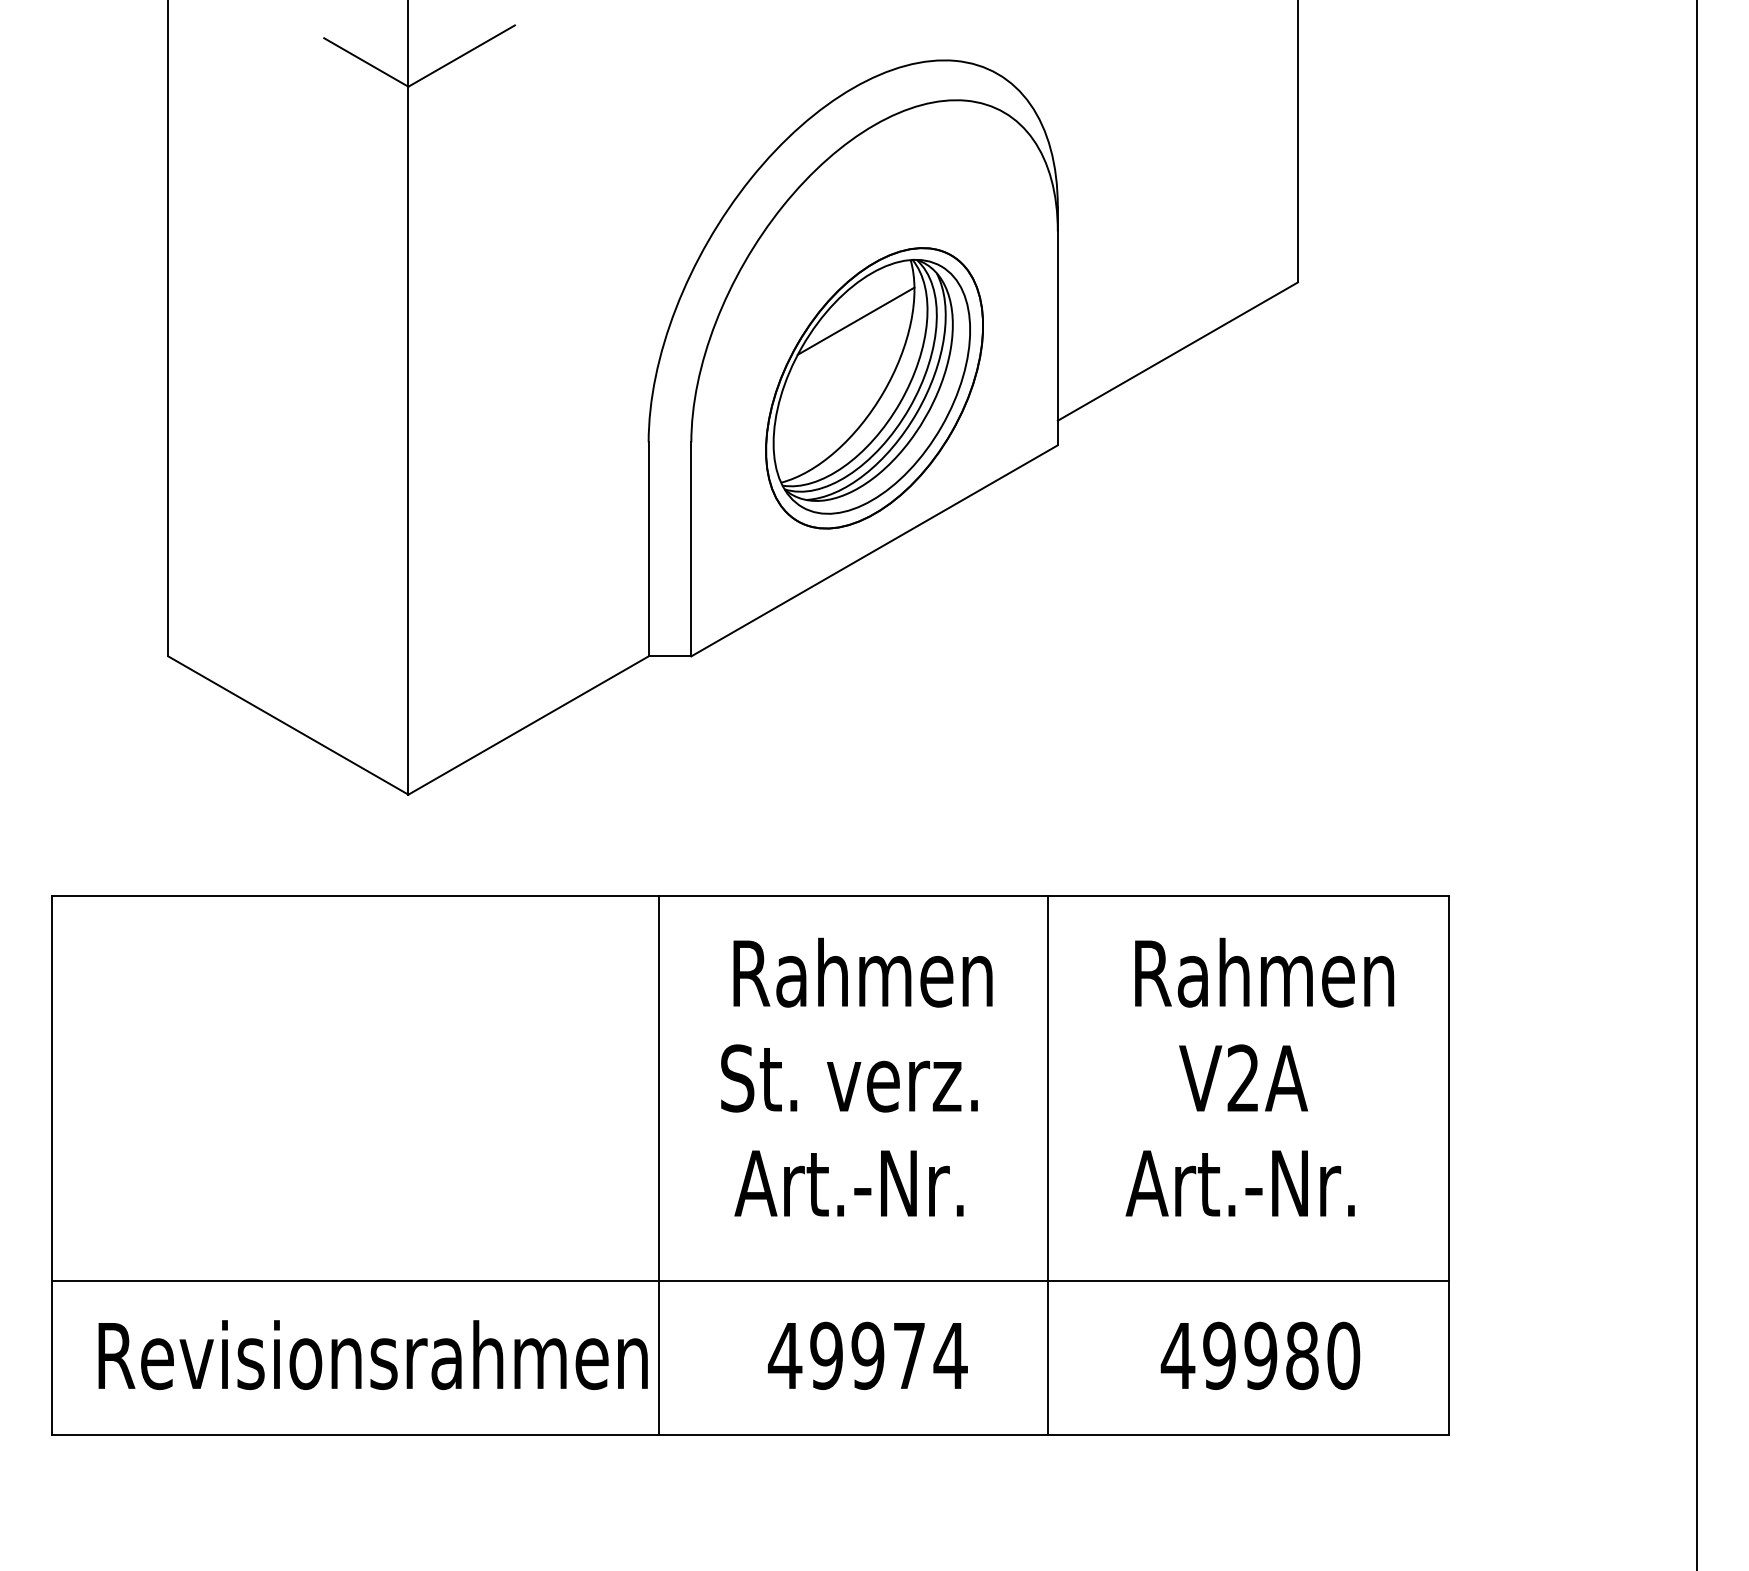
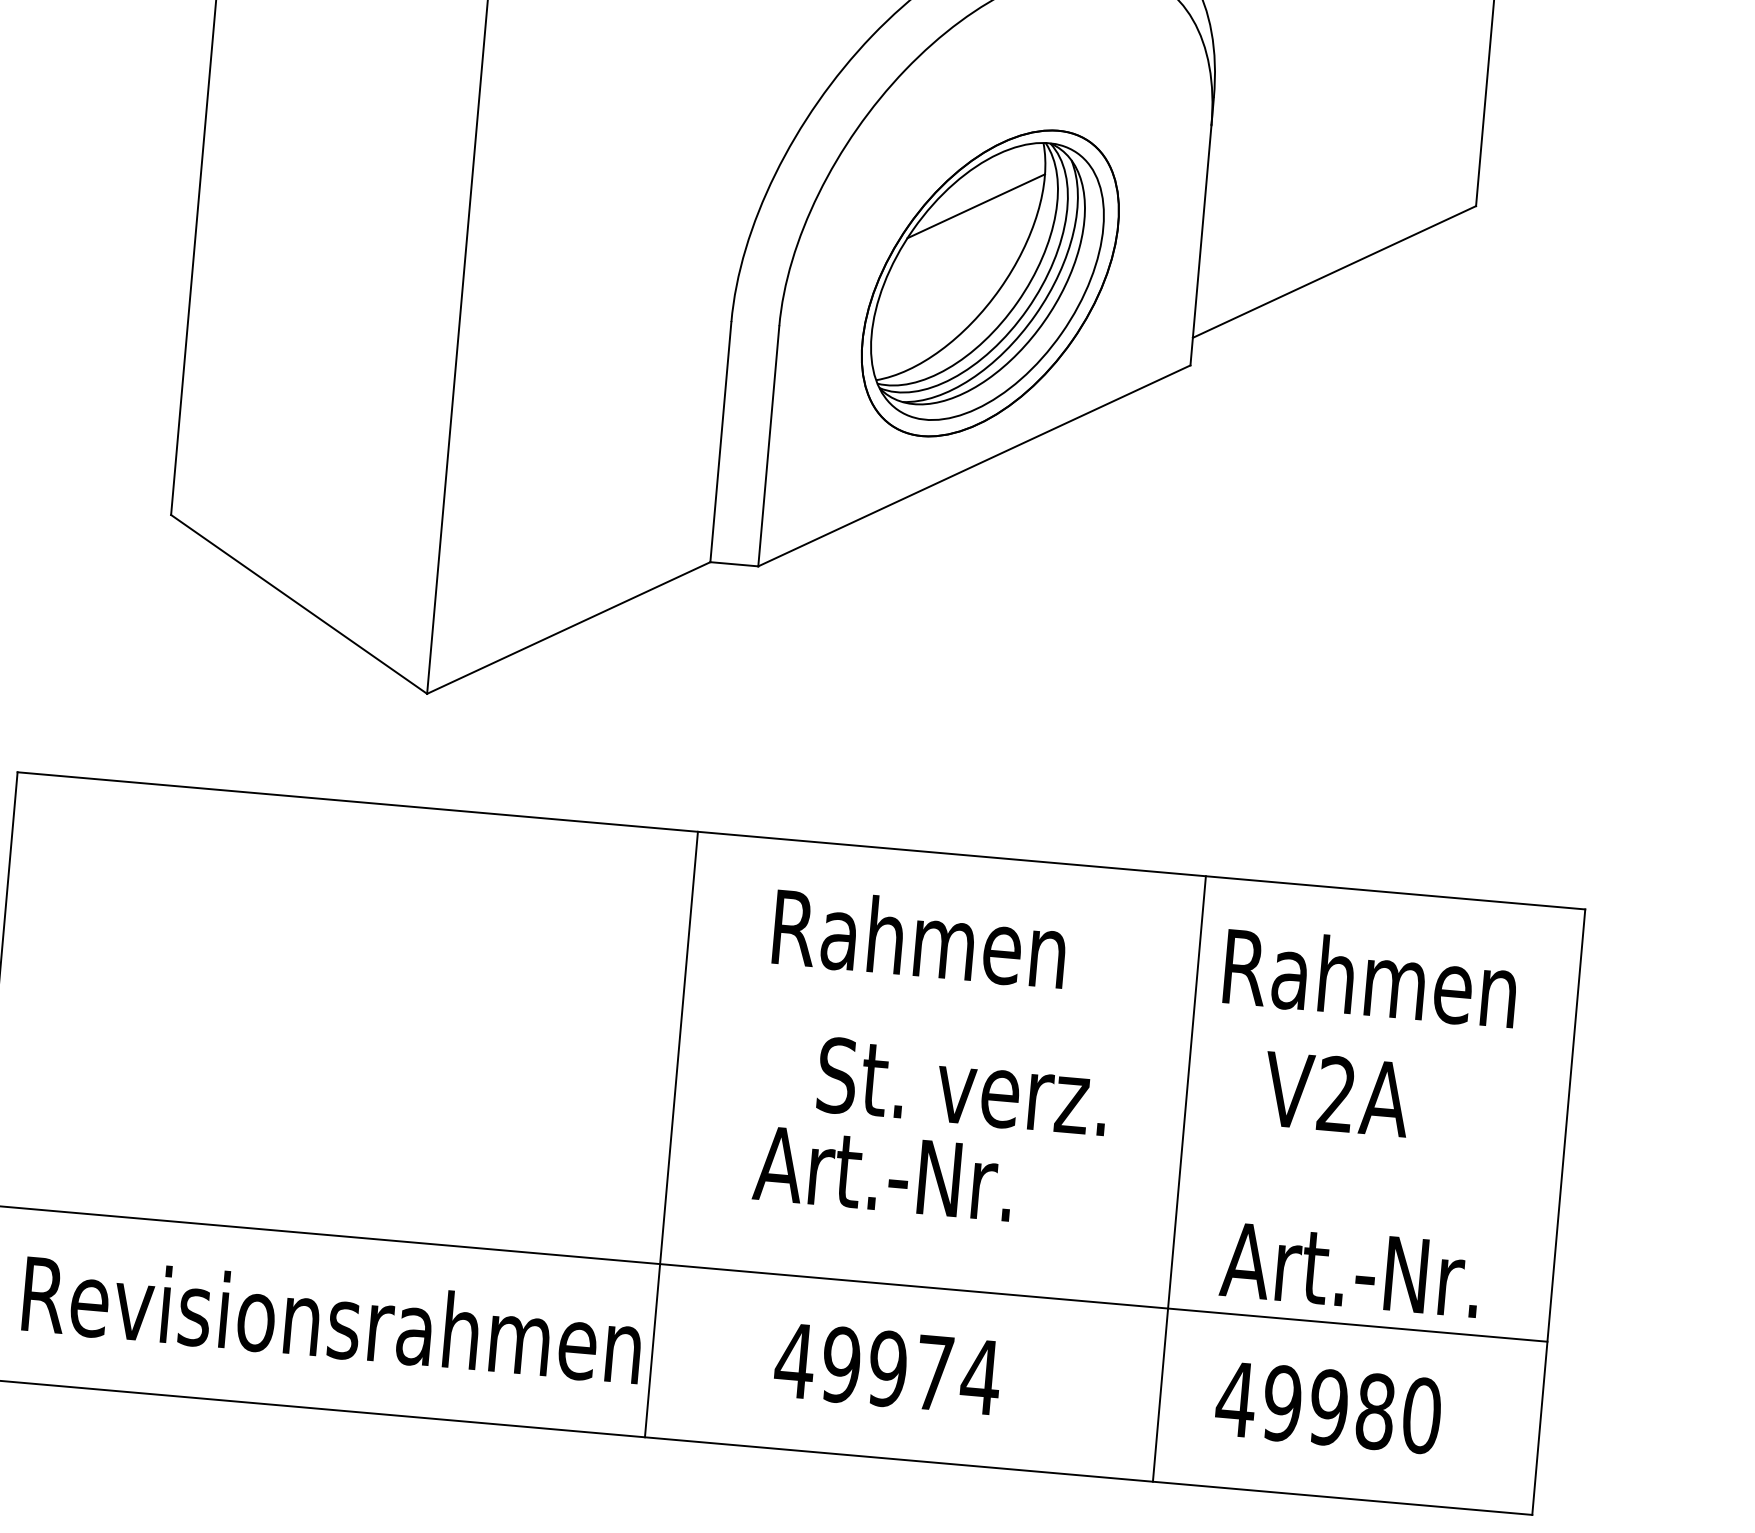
text: (849, 1078) -> (962, 1086), moved
line: (1047, 1165) -> (1178, 1179), moved
text: (1239, 1183) -> (1349, 1269), moved

